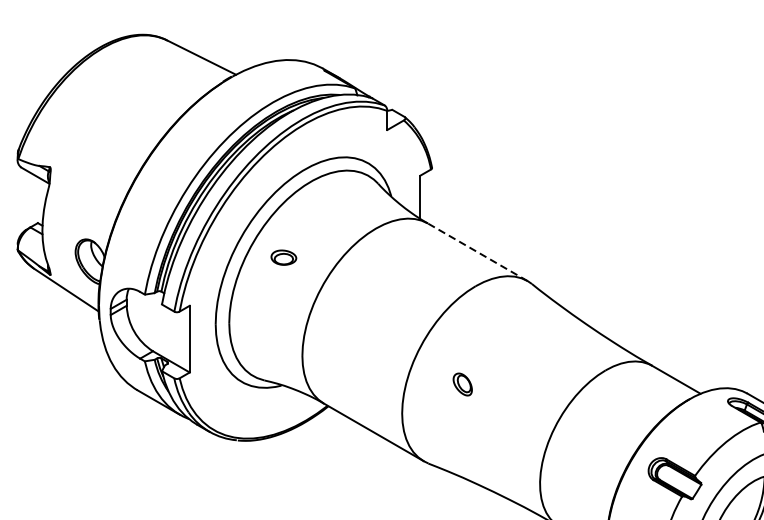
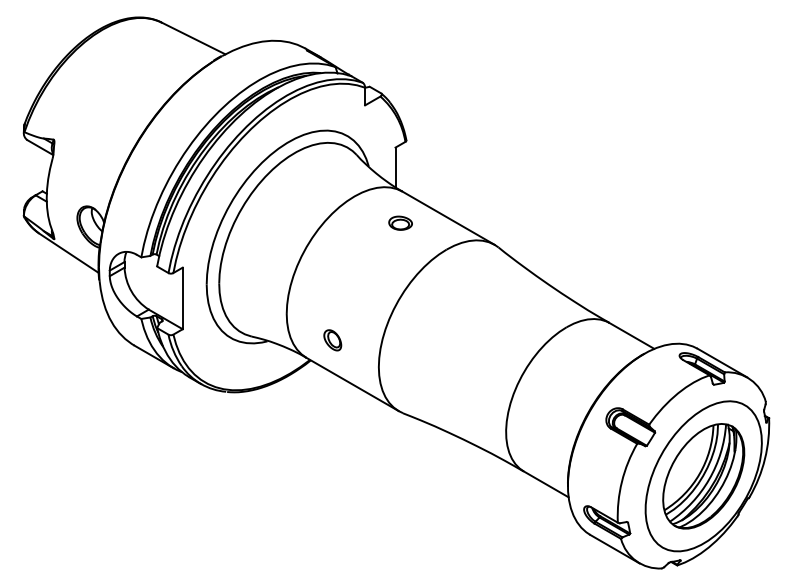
line: (477, 252) -> (448, 218), dashed -> solid
part: (283, 256) -> (400, 222), moved
part: (462, 384) -> (332, 340), moved

